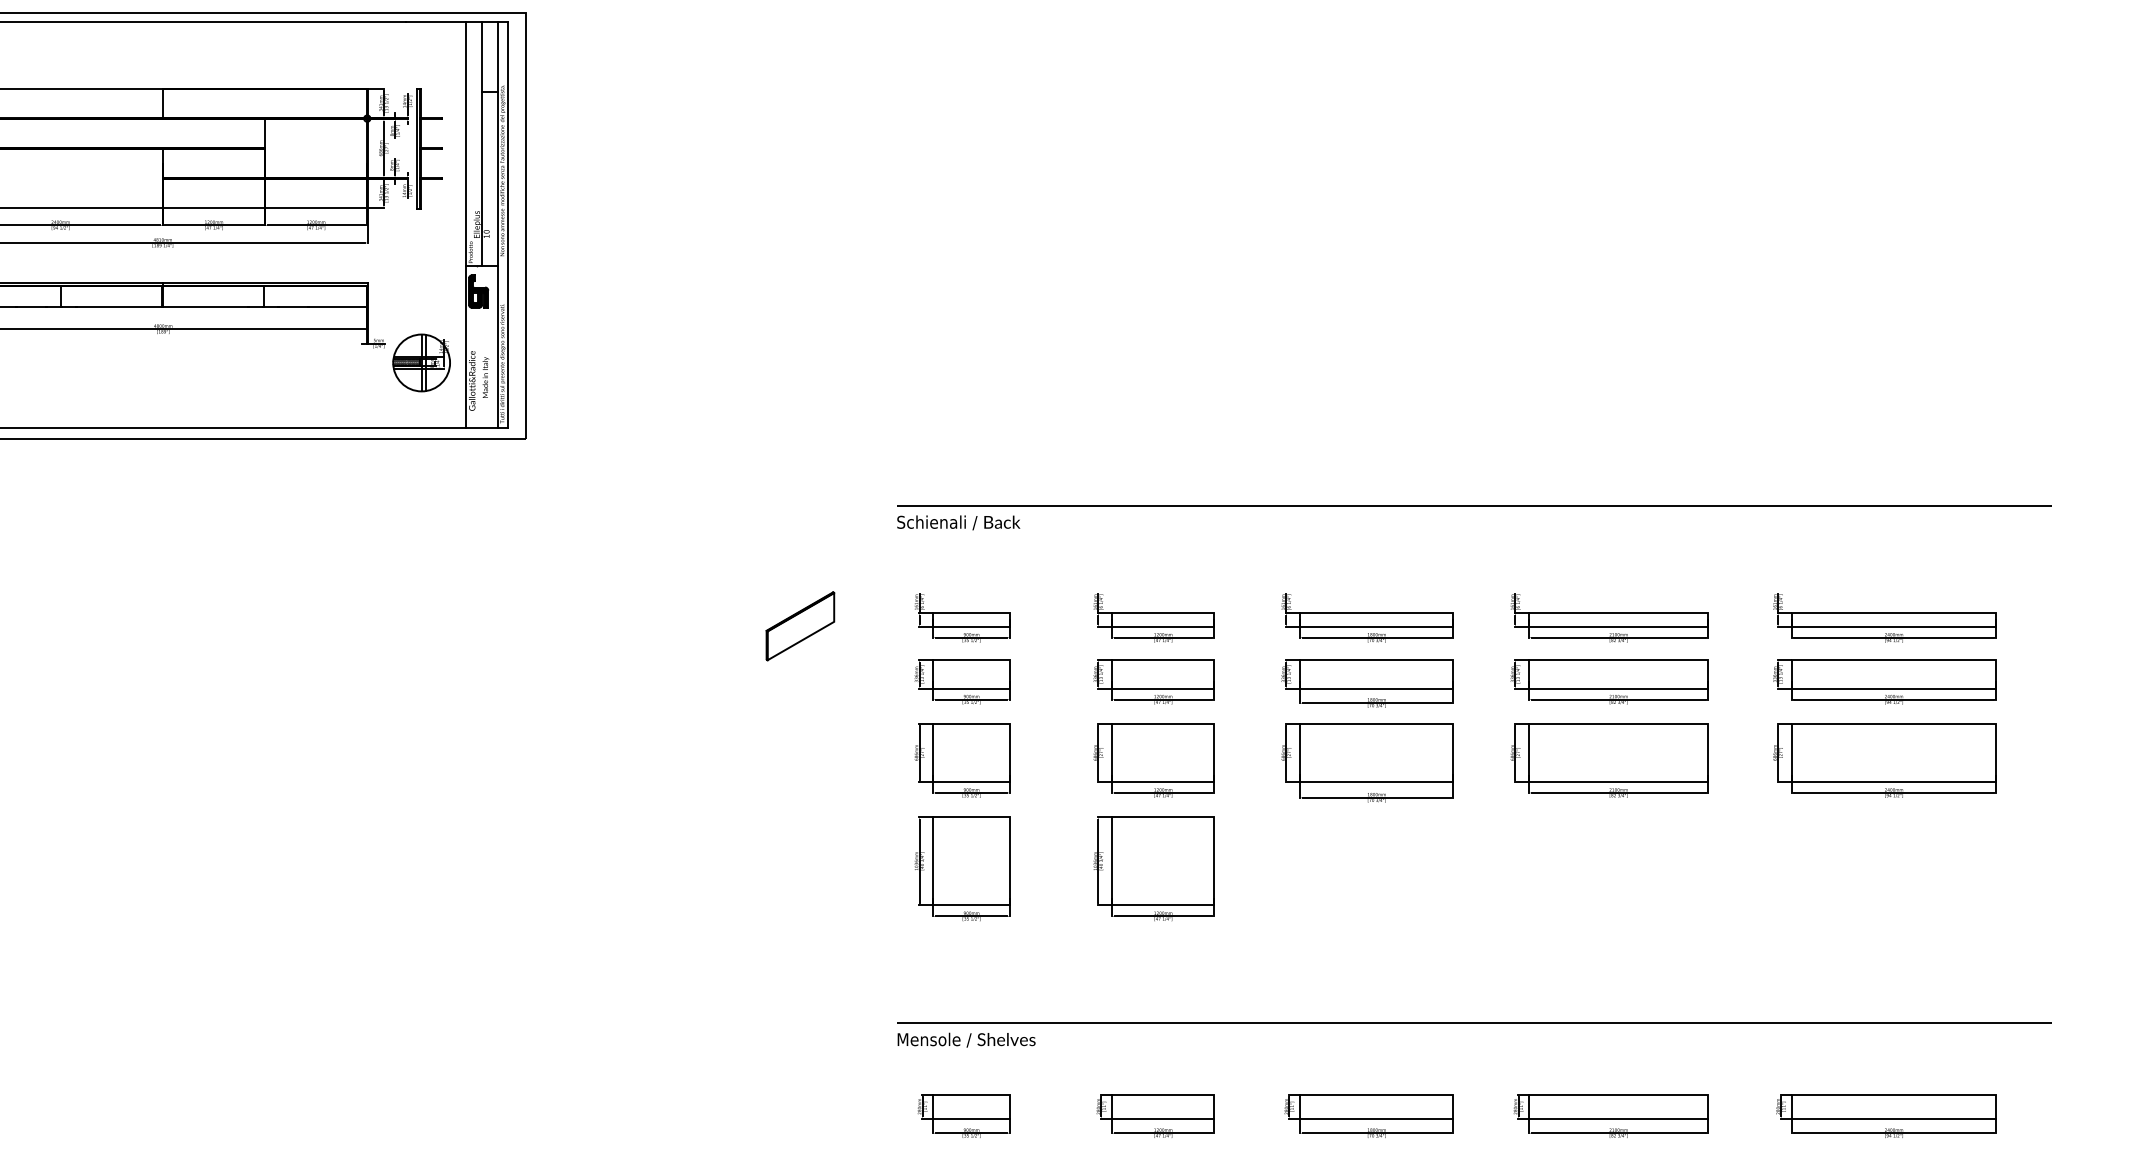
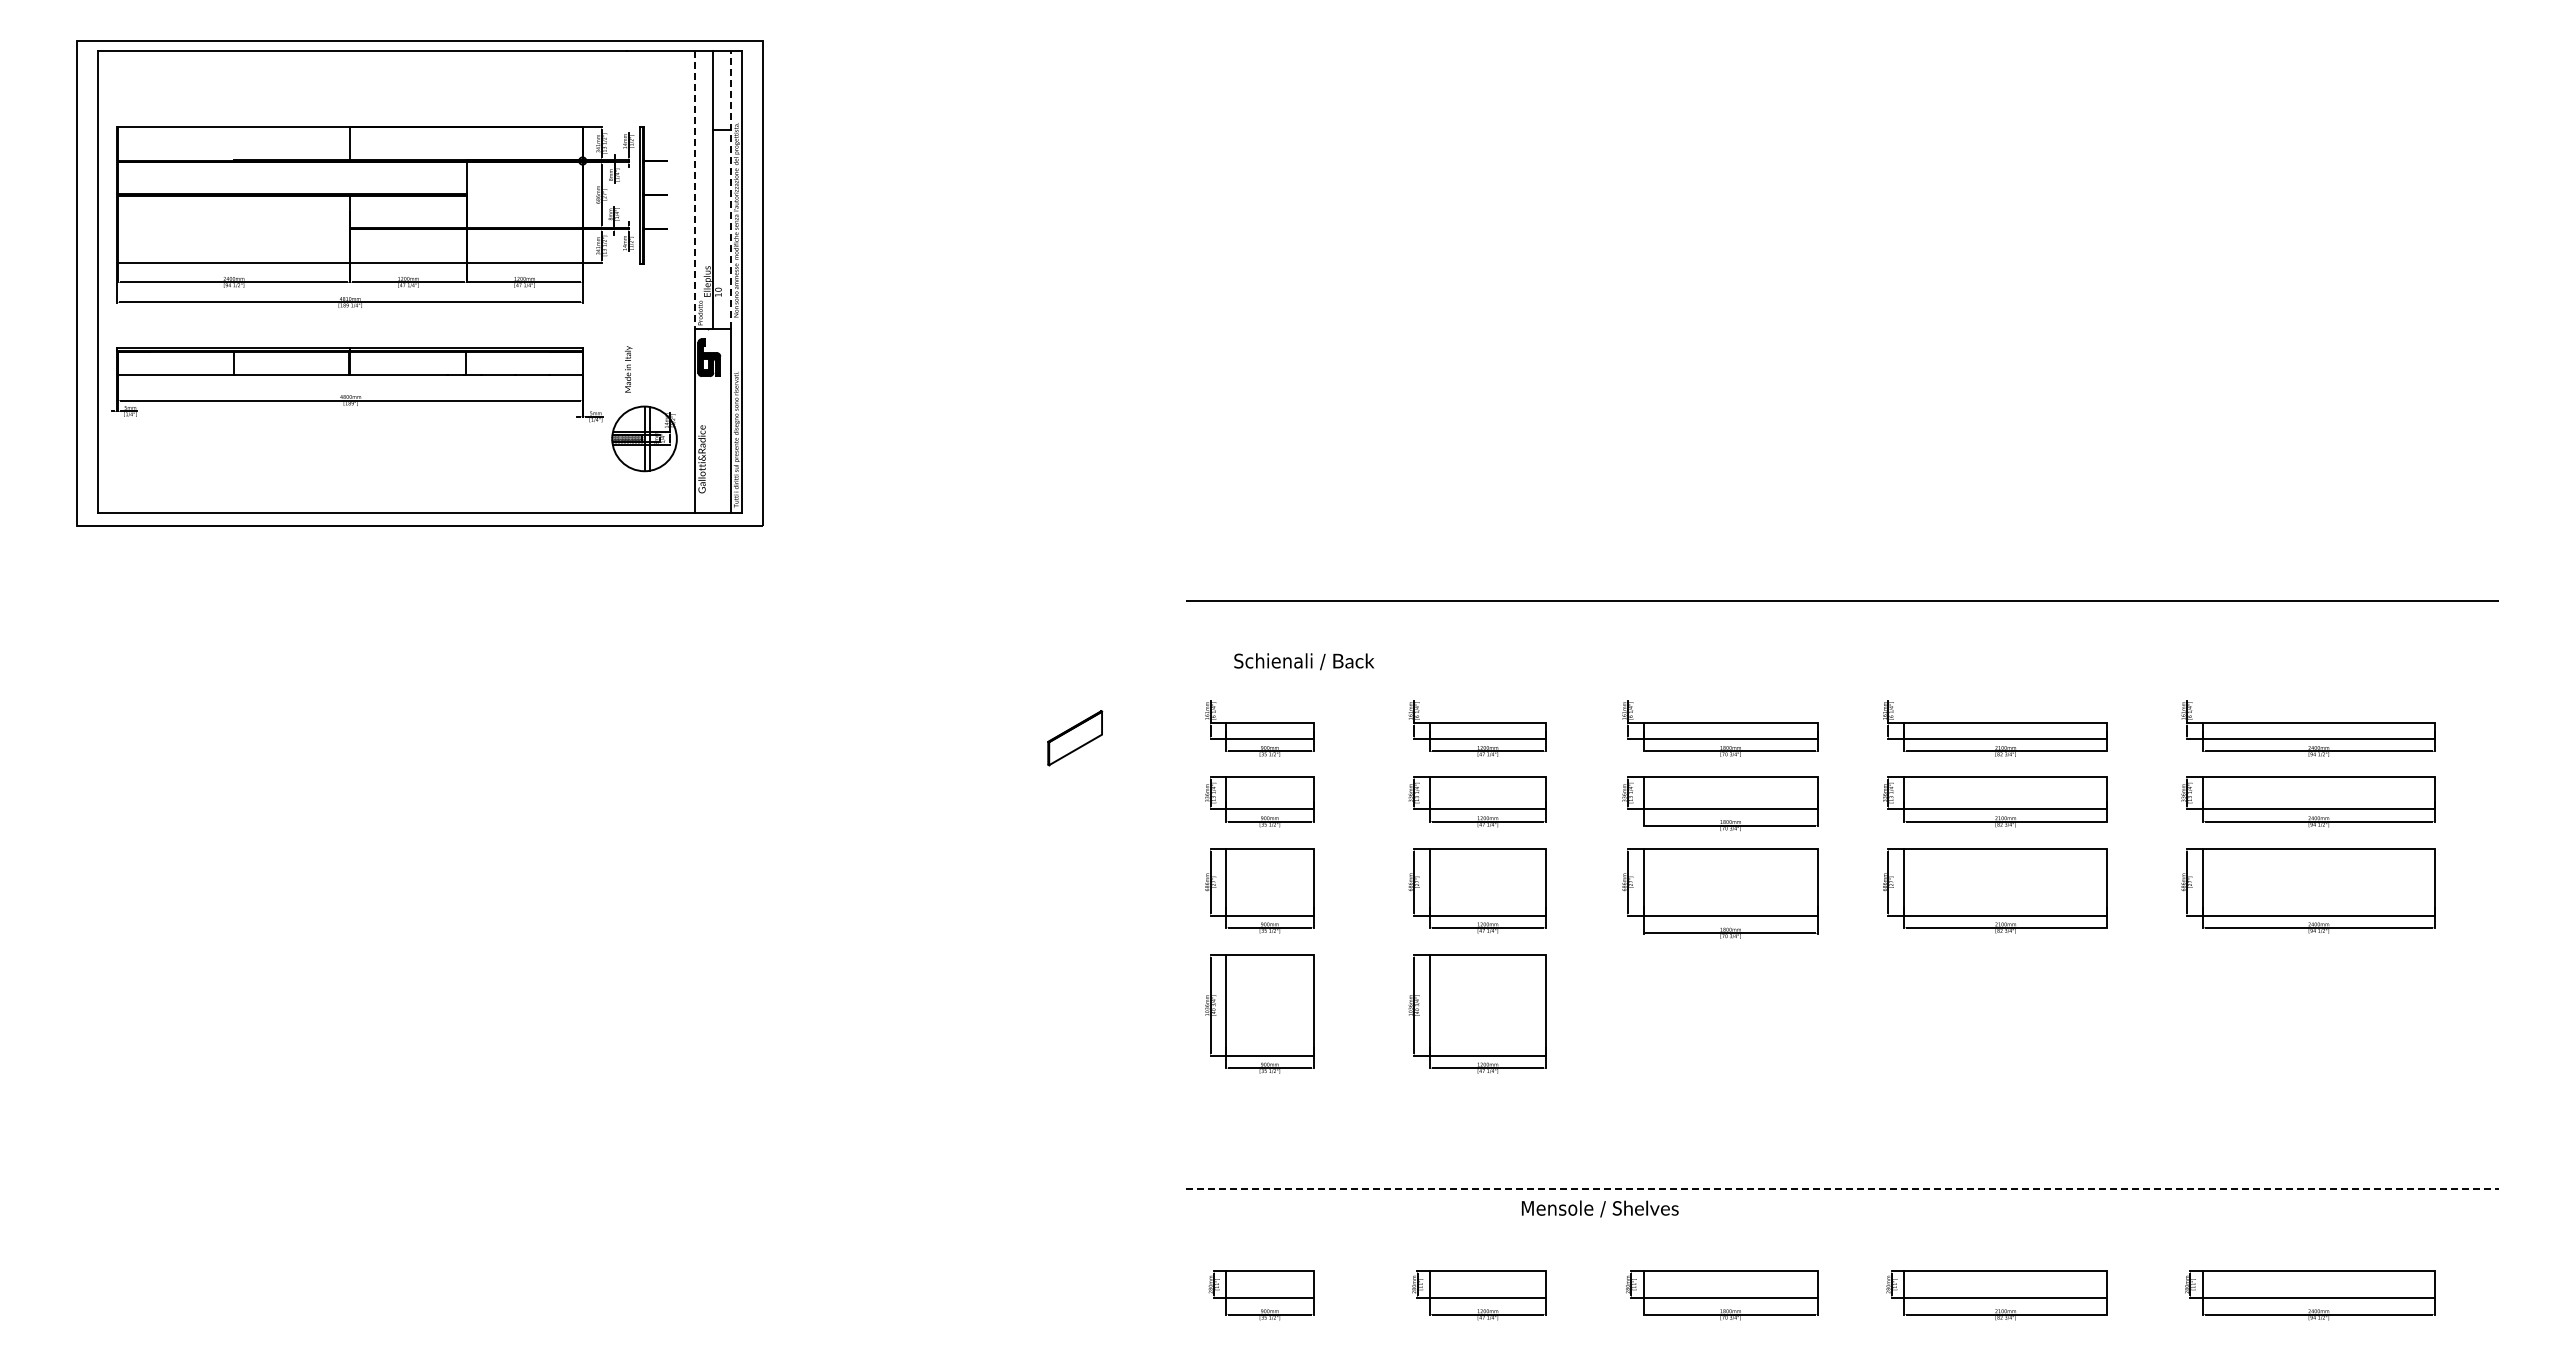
line: (466, 143) -> (695, 189), solid -> dashed
line: (497, 143) -> (730, 189), solid -> dashed
text: (485, 377) -> (628, 369), moved
text: (958, 522) -> (1304, 661), moved
part: (799, 625) -> (1074, 737), size x0.7
line: (1475, 1023) -> (1842, 1189), solid -> dashed
text: (966, 1039) -> (1600, 1208), moved

